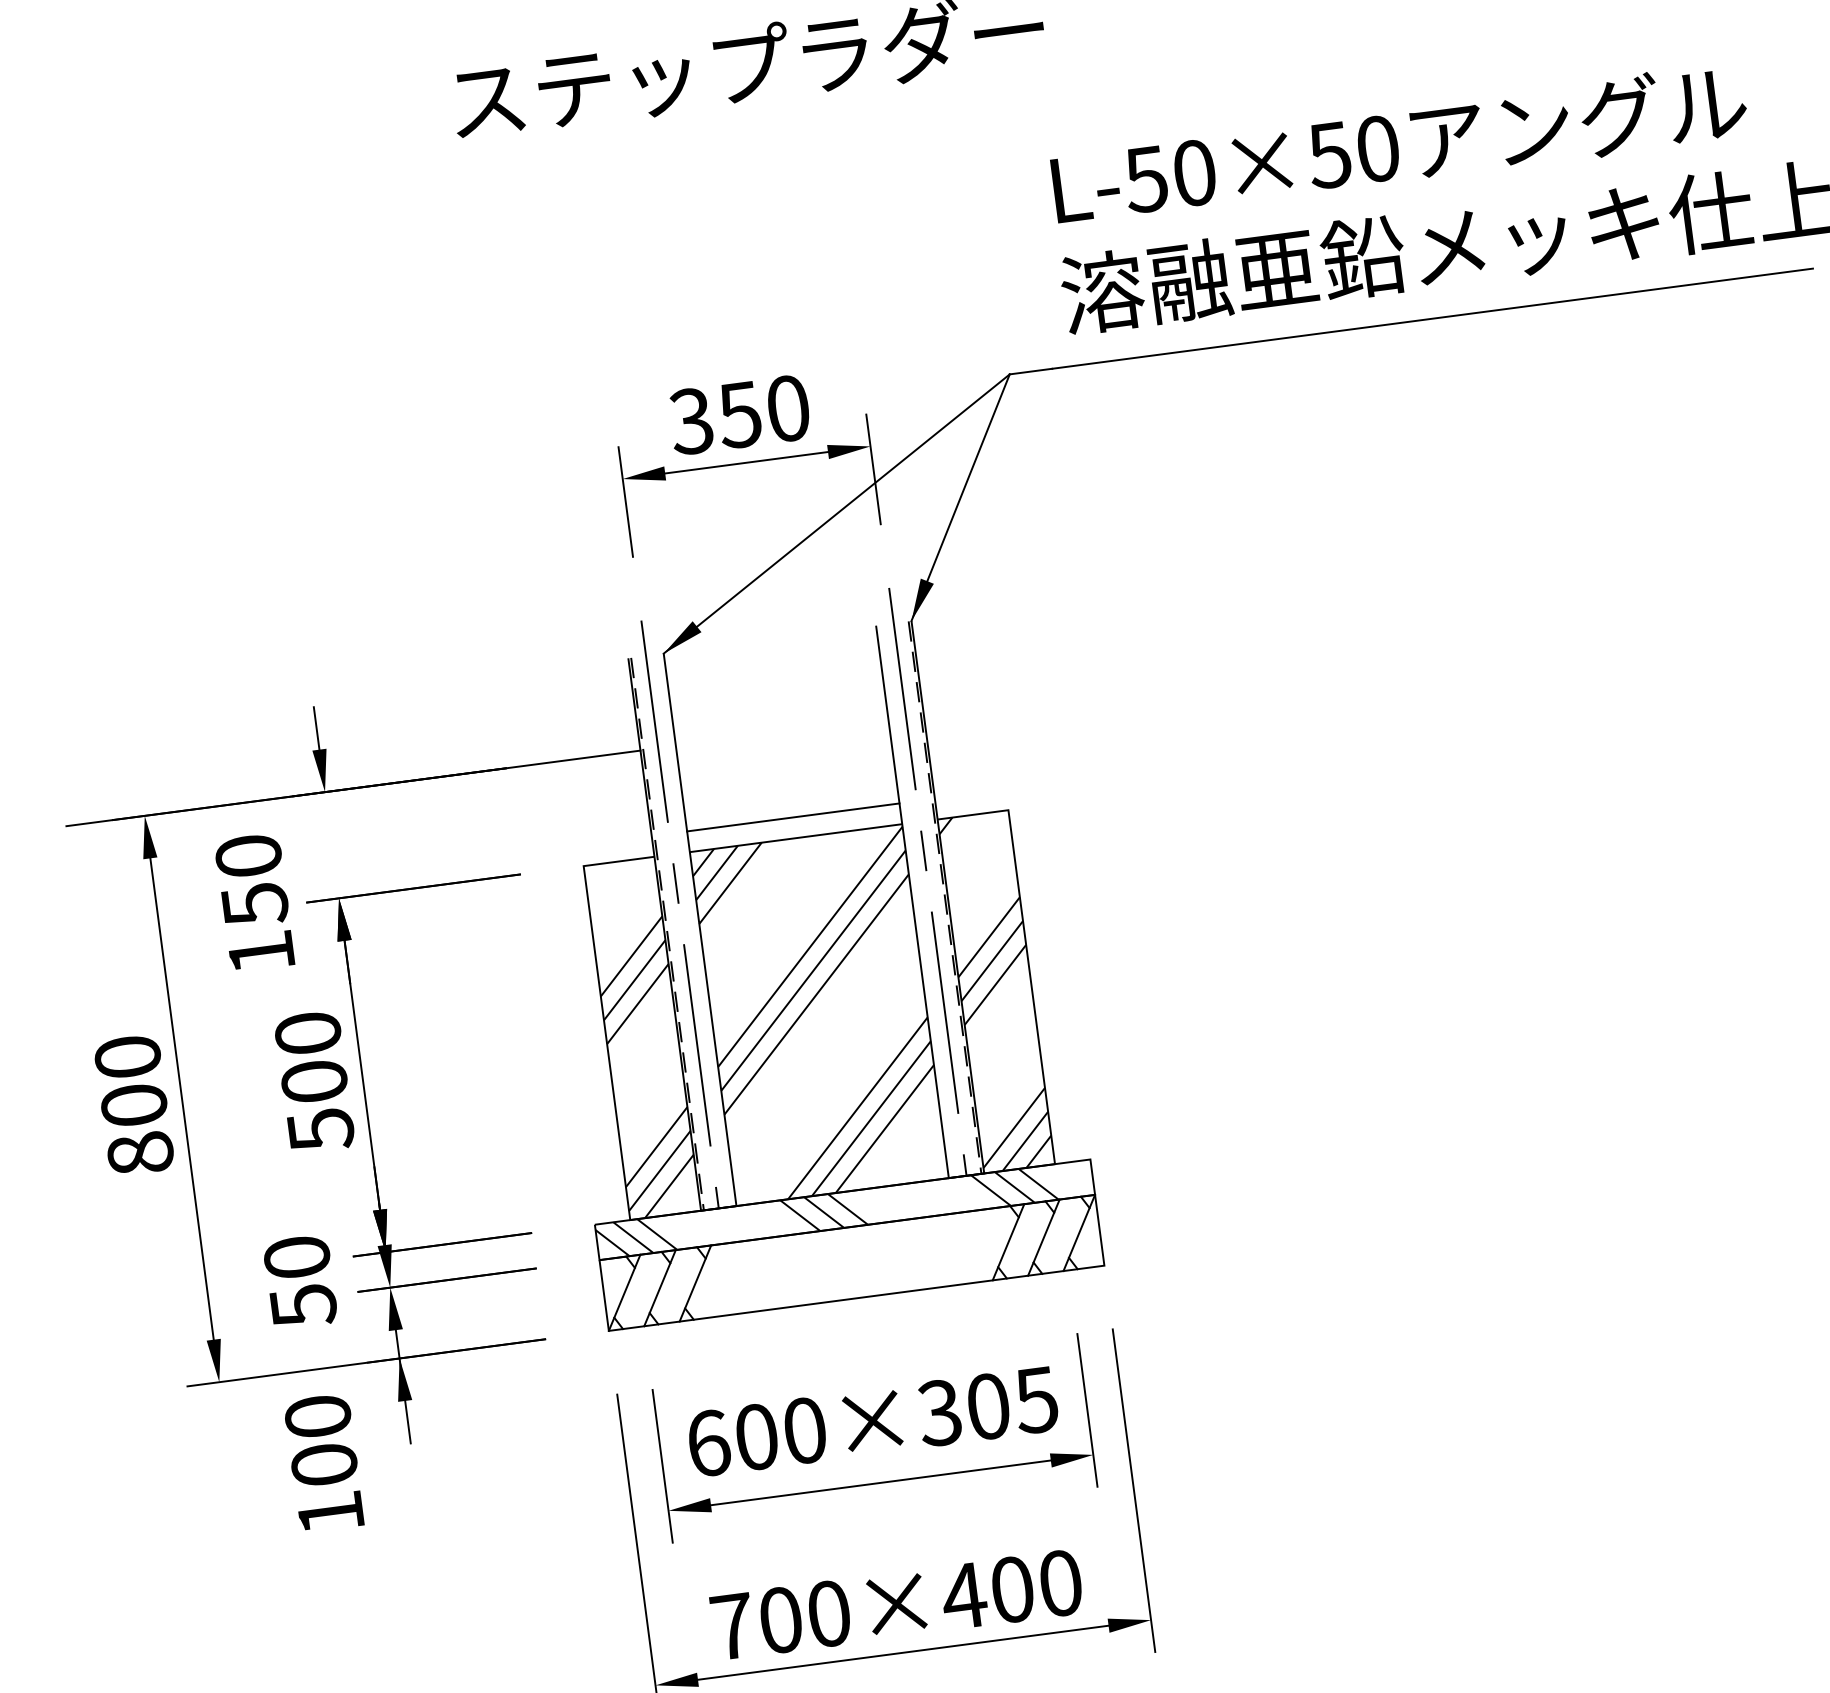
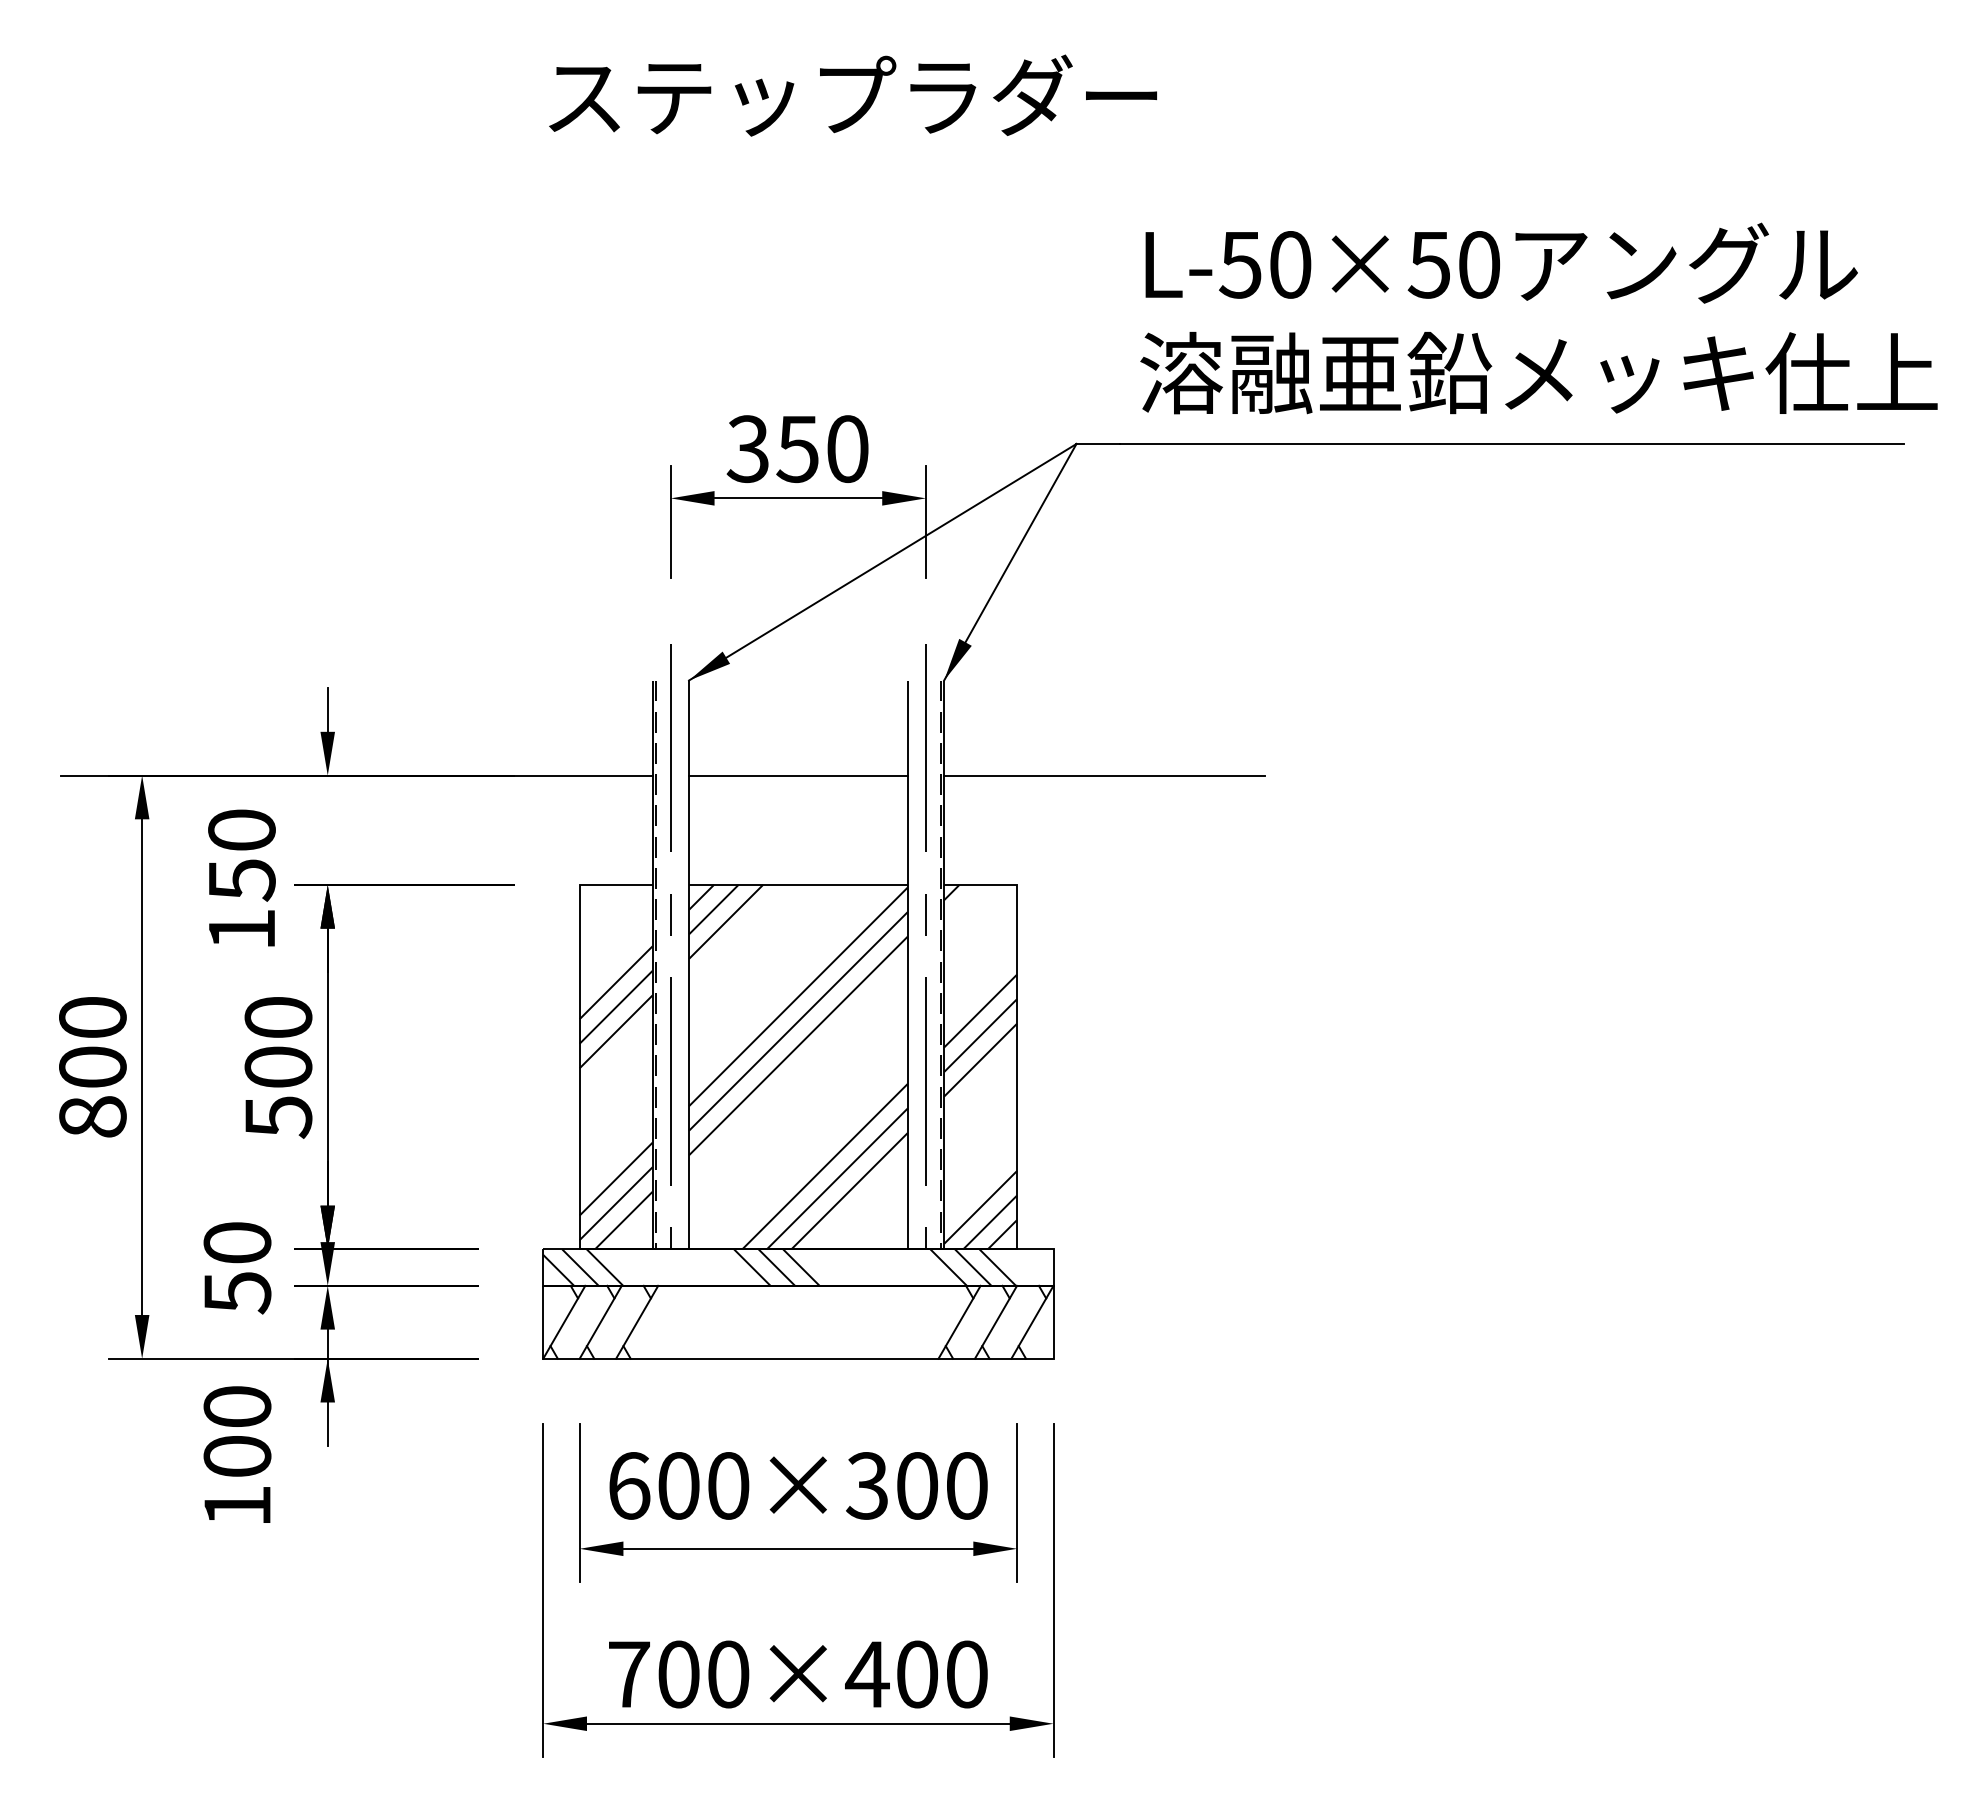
line: (1079, 692) -> (1104, 775), added
line: (793, 817) -> (798, 775), moved
text: (1036, 1399) -> (966, 1485), 600×305 -> 600×300

